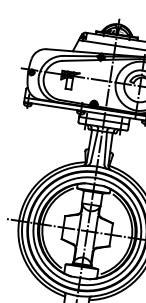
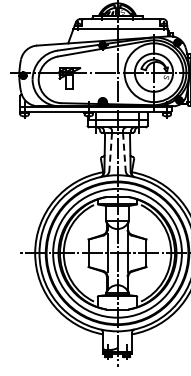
line: (94, 146) -> (110, 152), solid -> dashed
line: (105, 148) -> (124, 152), solid -> dashed

